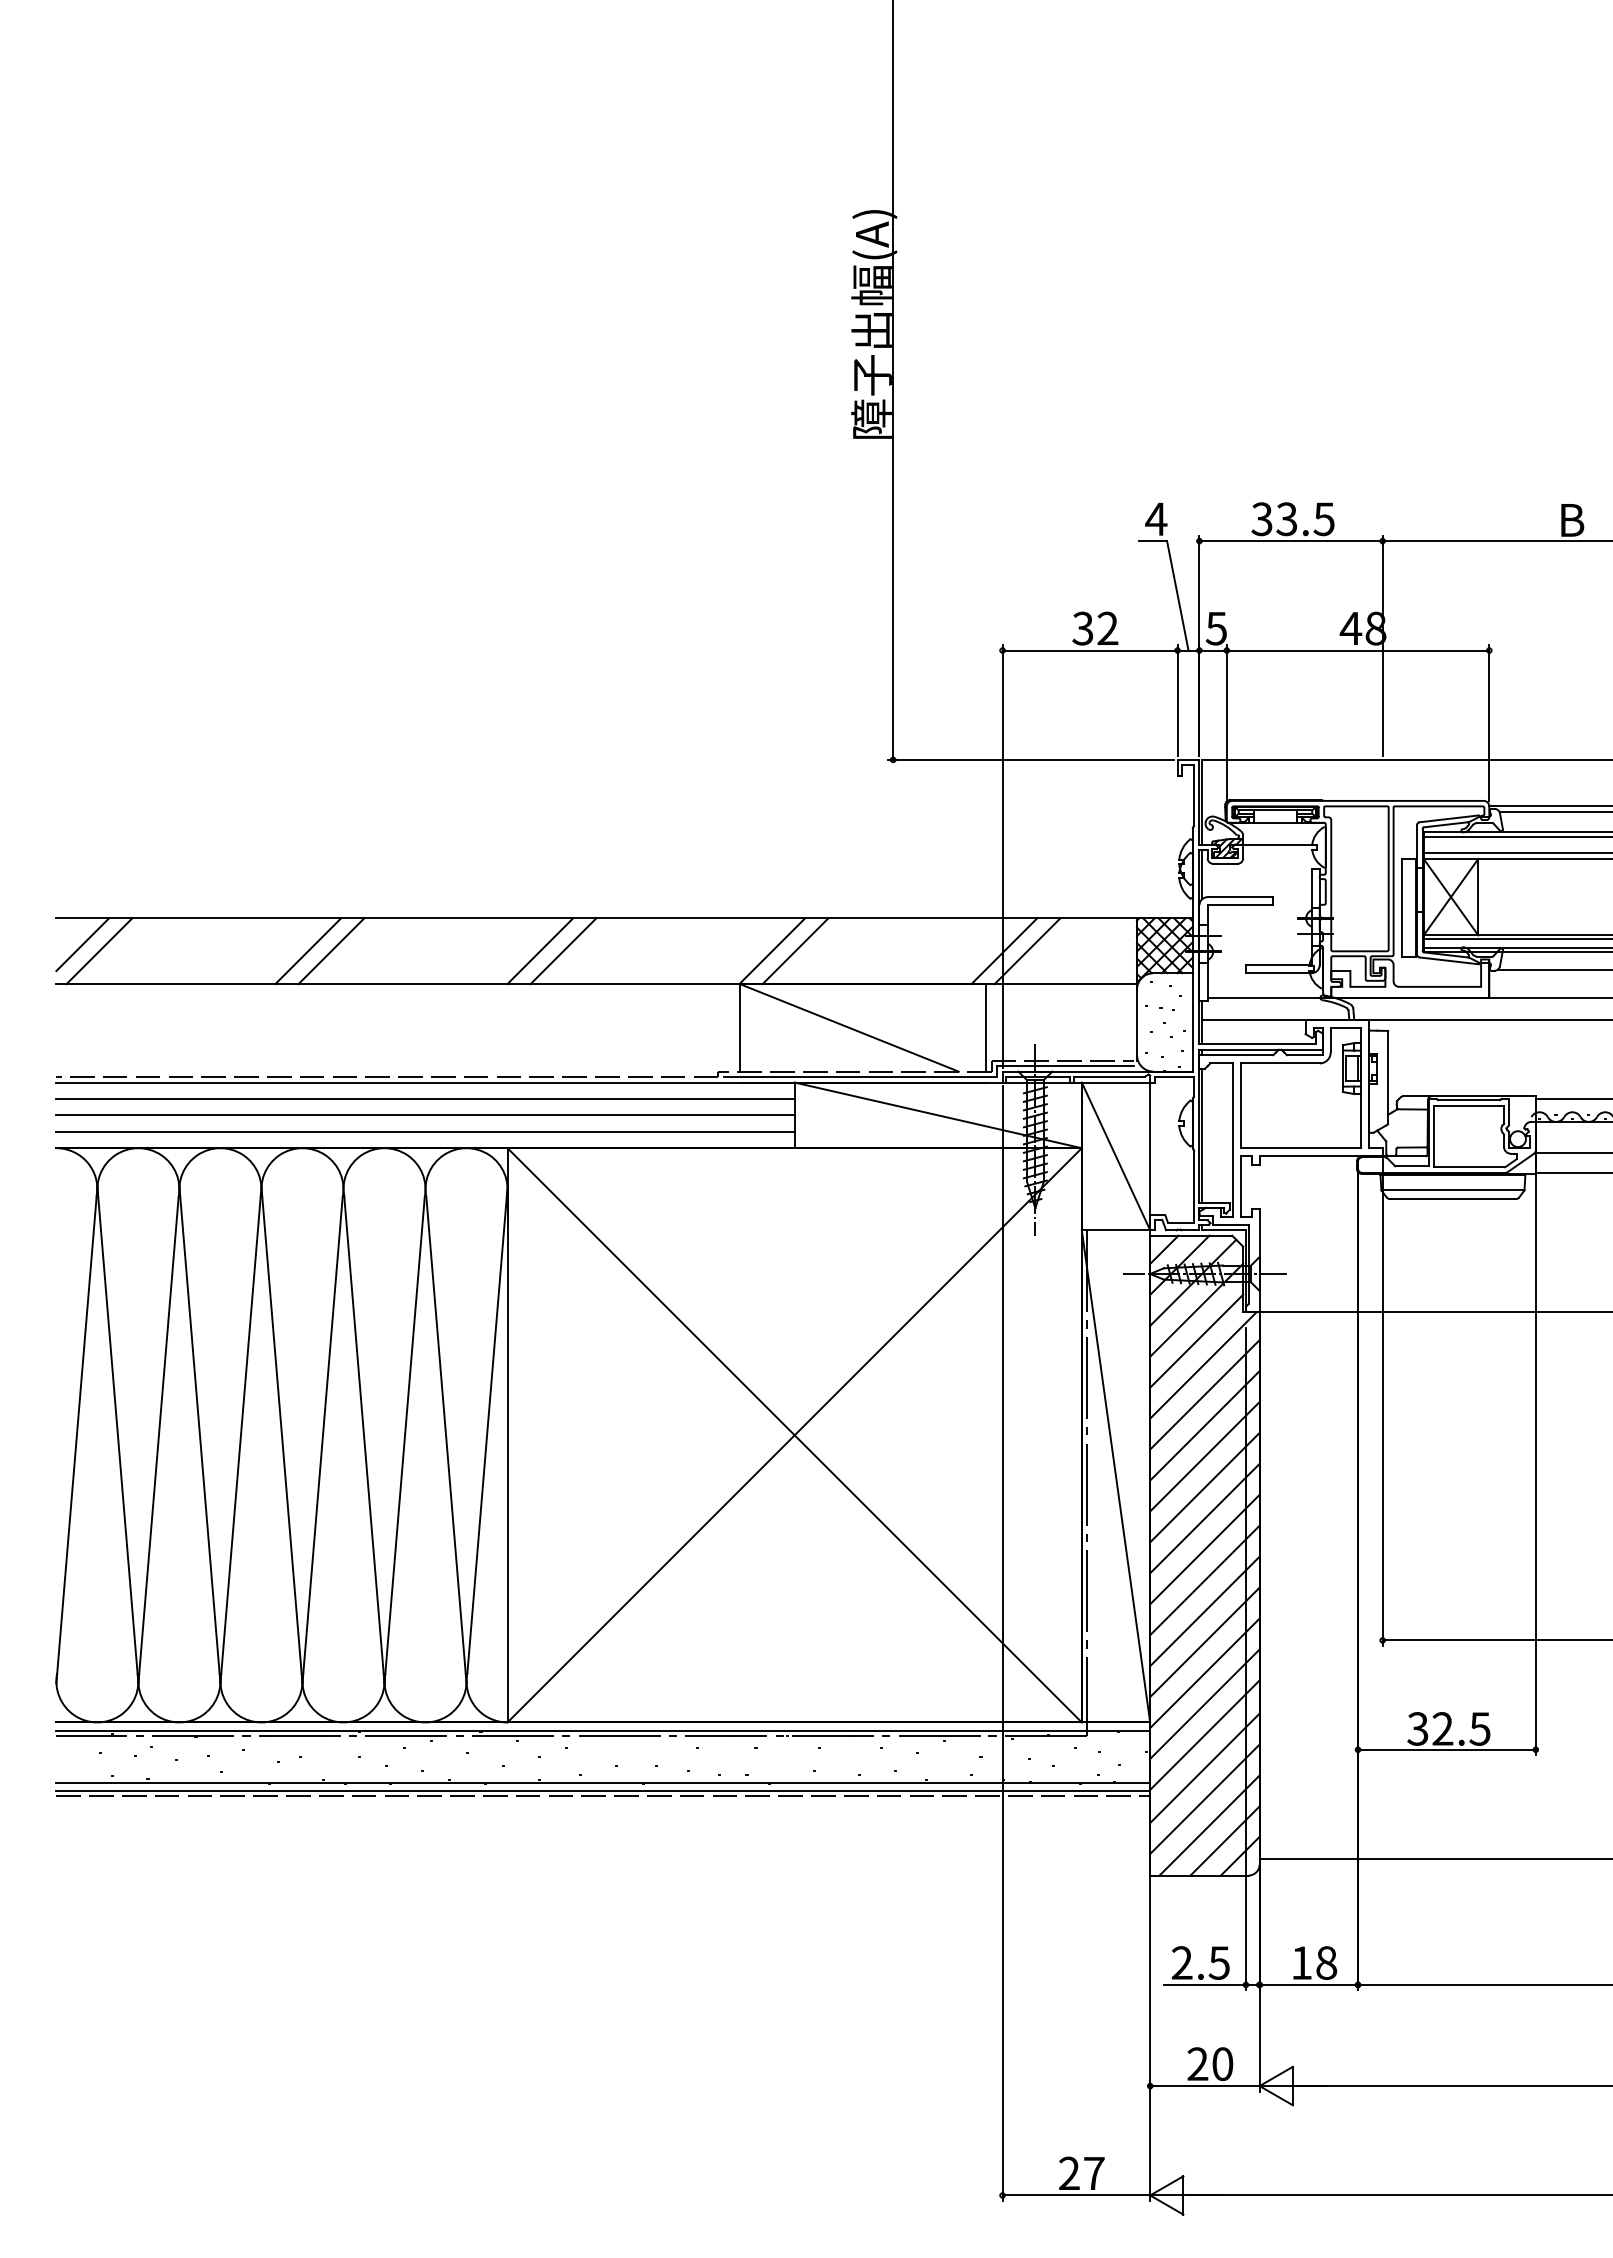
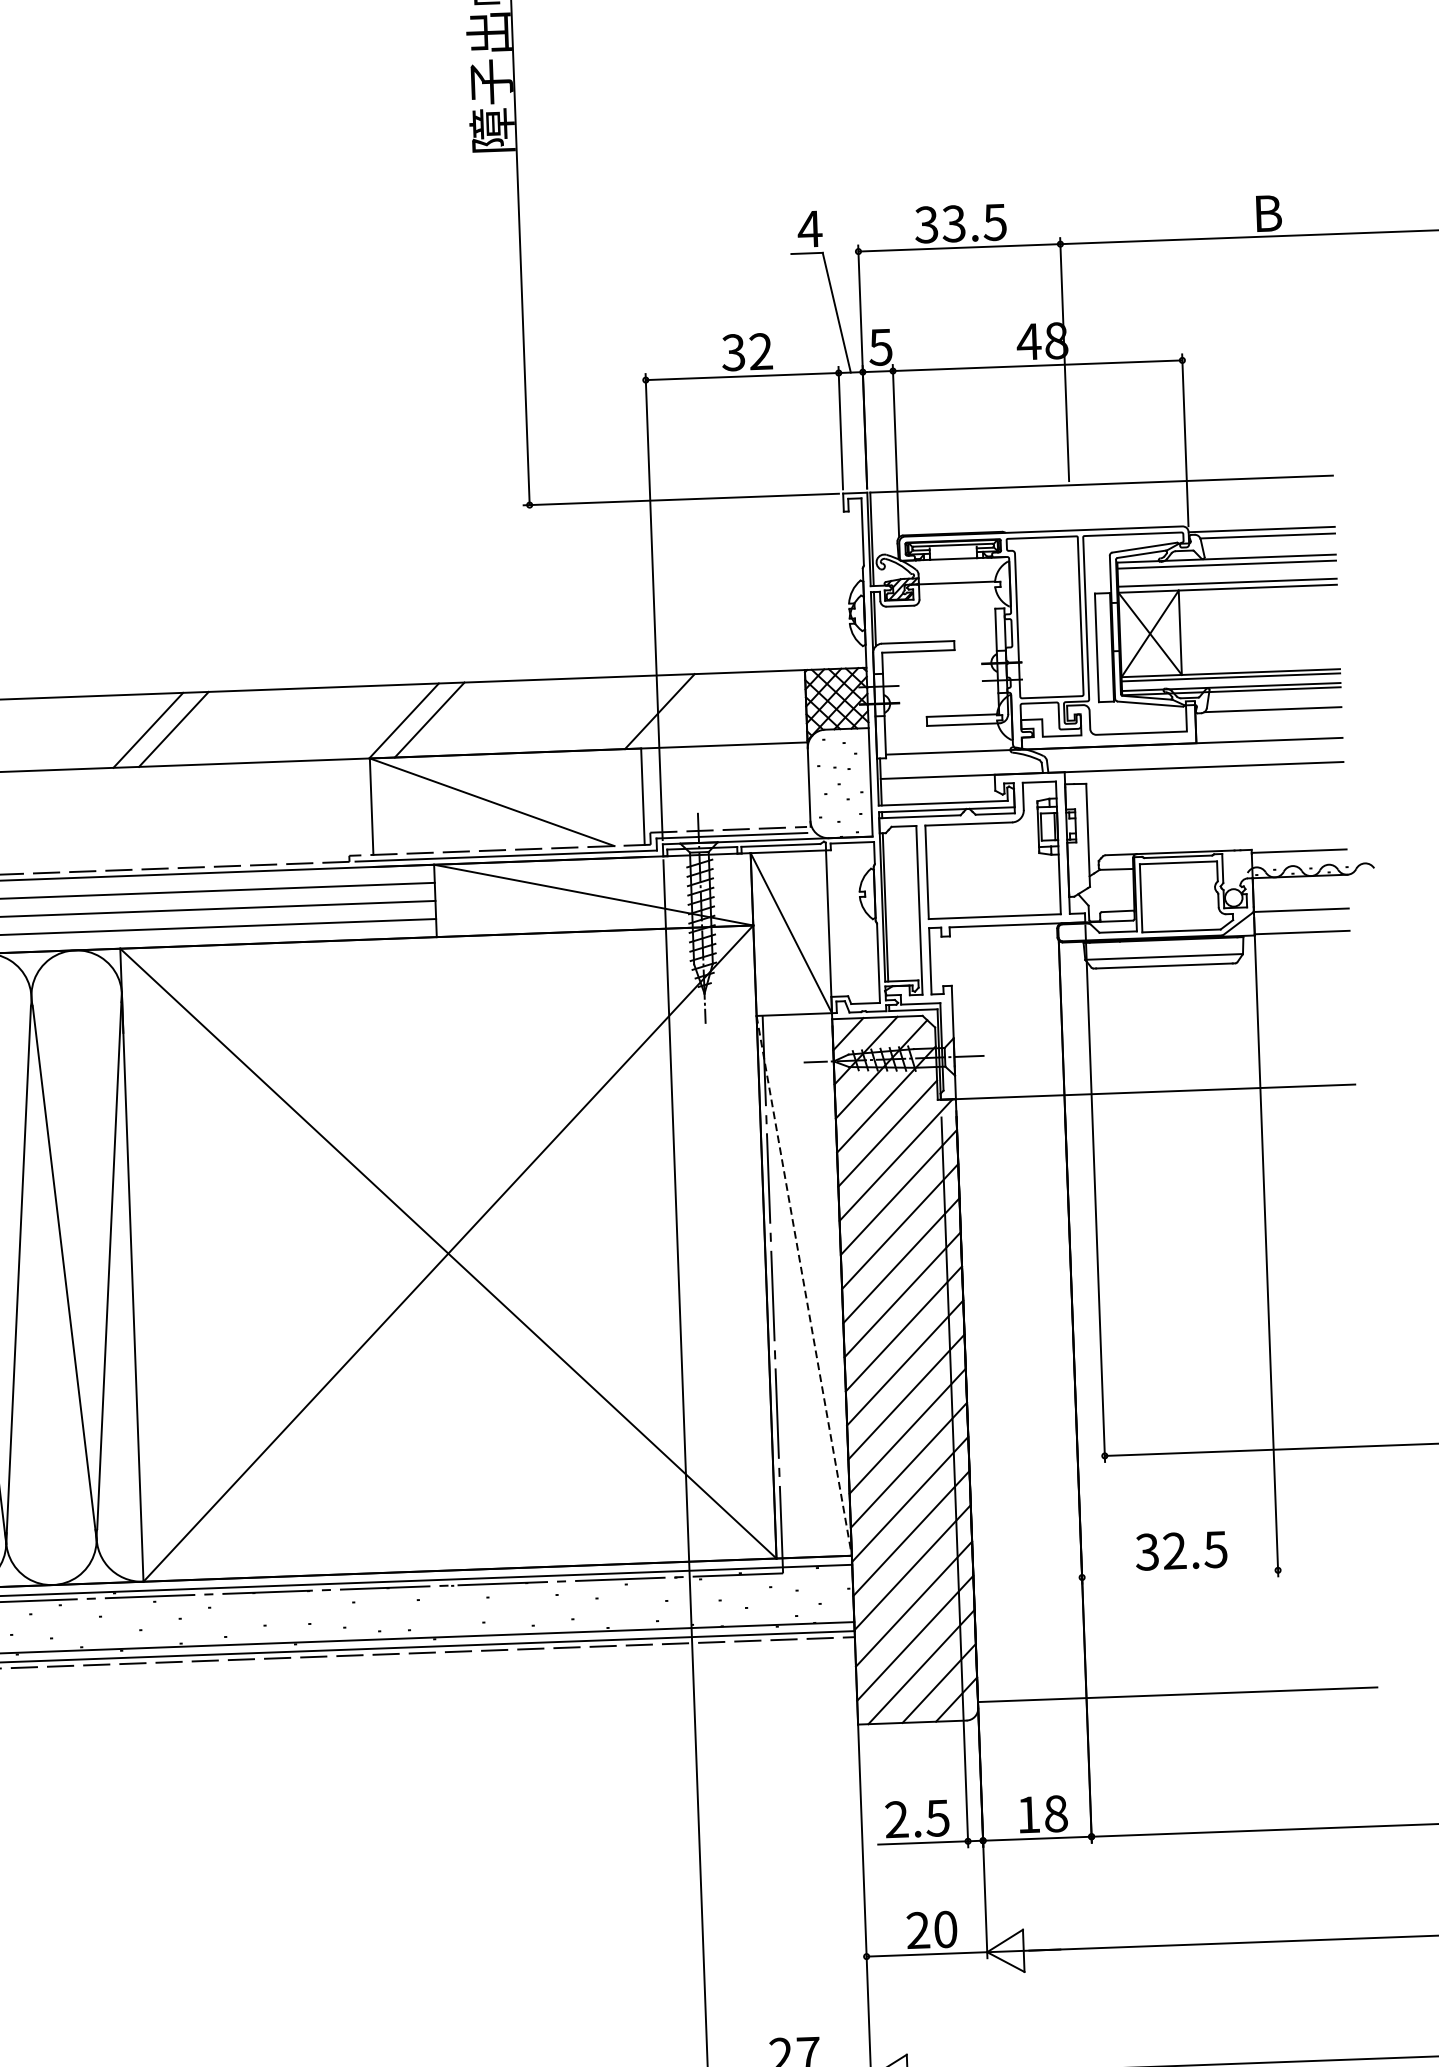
line: (1027, 951) -> (685, 710), removed
line: (1116, 1476) -> (804, 1286), solid -> dashed
line: (1446, 1749) -> (1179, 1573), removed

